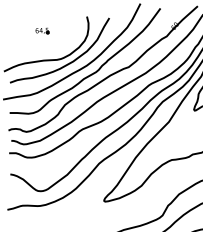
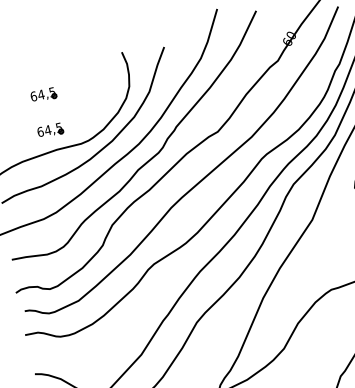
part: (42, 49) -> (50, 129), added

